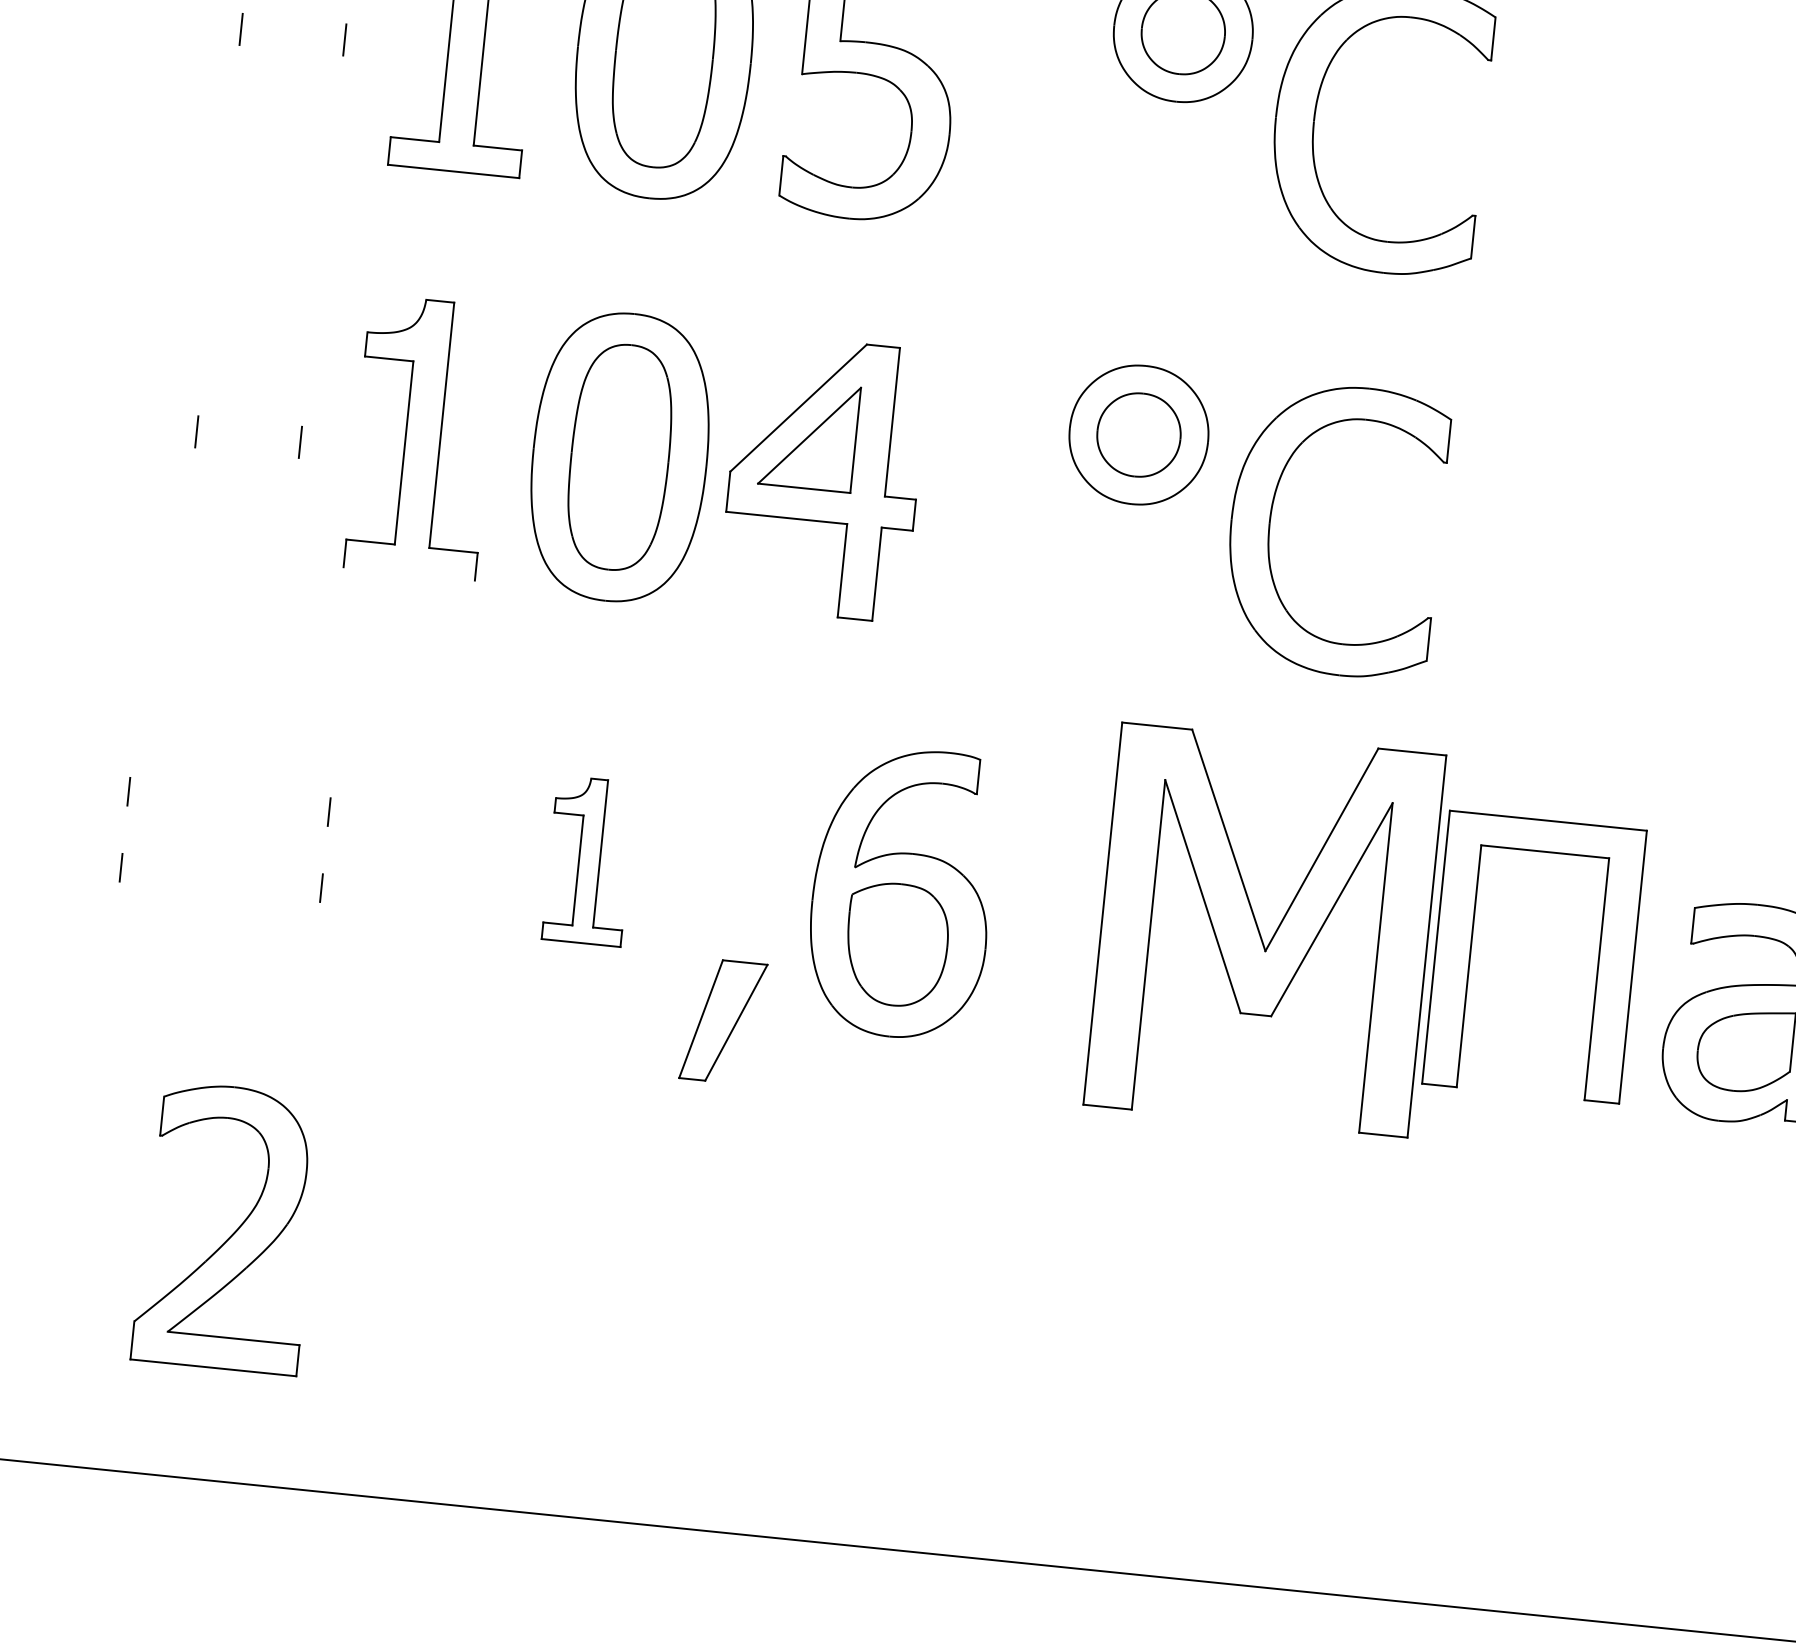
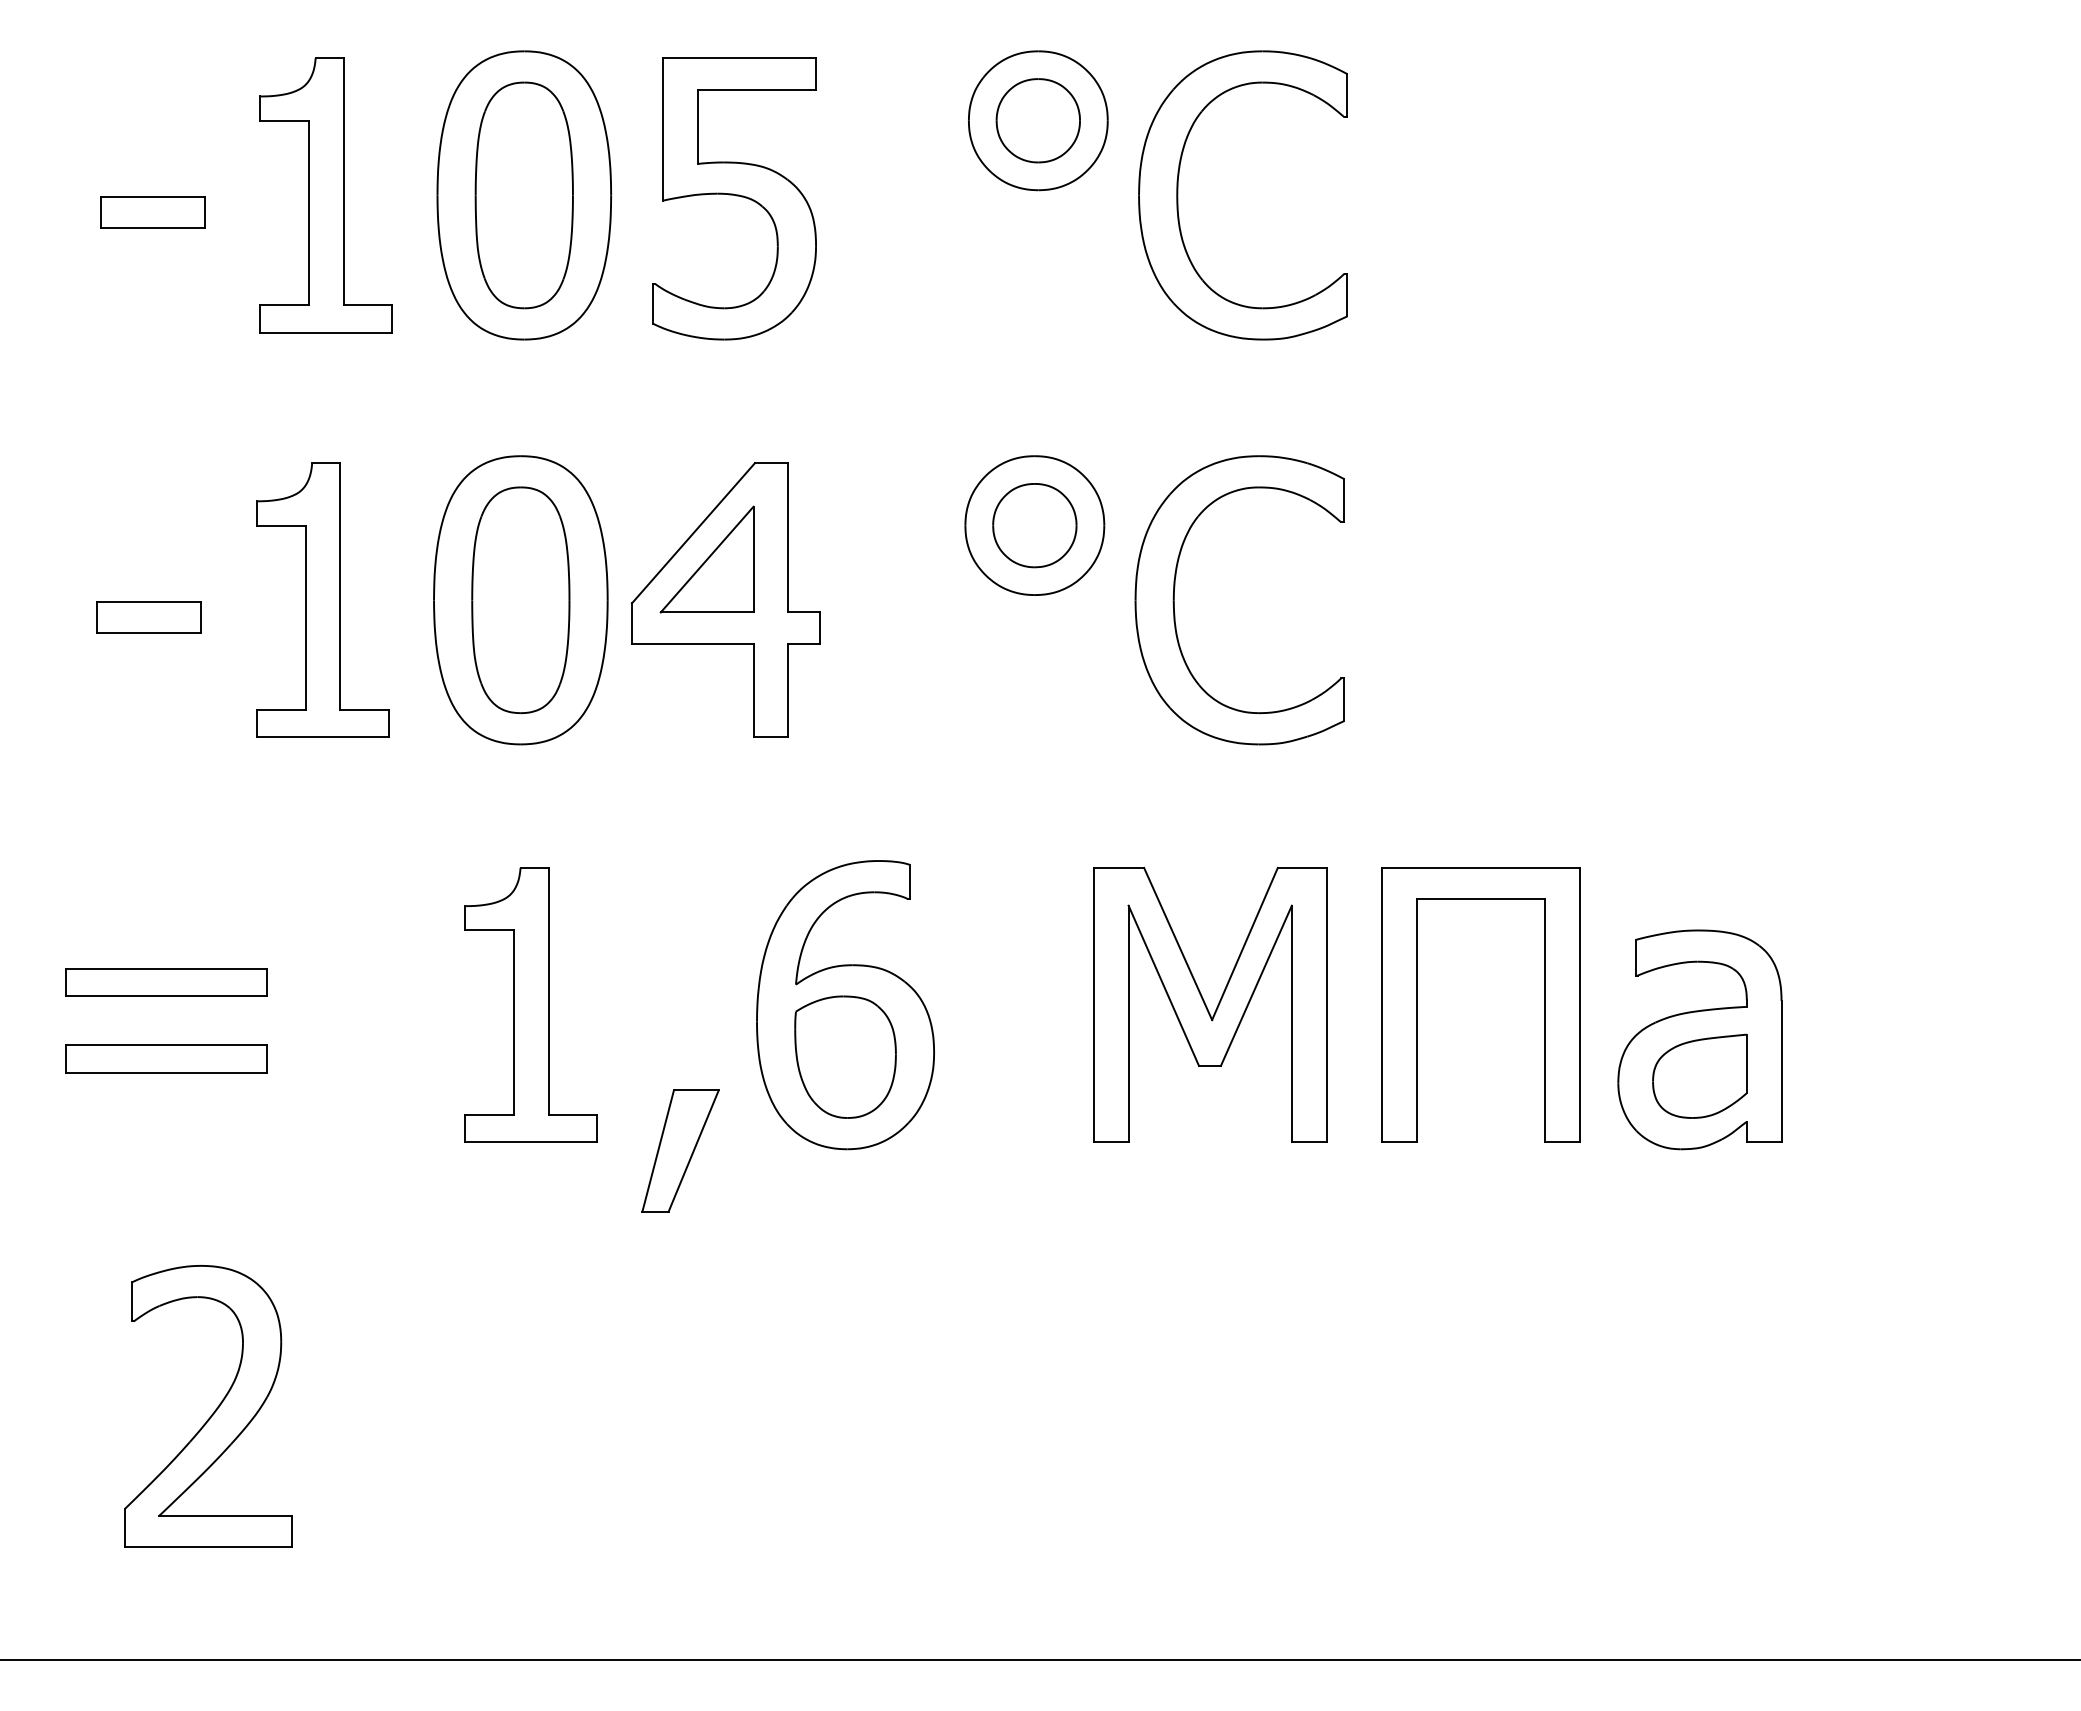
line: (294, 19) -> (152, 197), added
line: (291, 50) -> (152, 228), added
line: (250, 422) -> (149, 602), added
line: (247, 452) -> (149, 633), added
line: (408, 573) -> (322, 737), added
line: (230, 787) -> (166, 968), added
line: (227, 815) -> (166, 996), added
part: (588, 860) -> (530, 1004), size x1.67
line: (222, 864) -> (166, 1045), added
line: (219, 891) -> (166, 1072), added
part: (1265, 929) -> (1210, 1004), size x0.71

